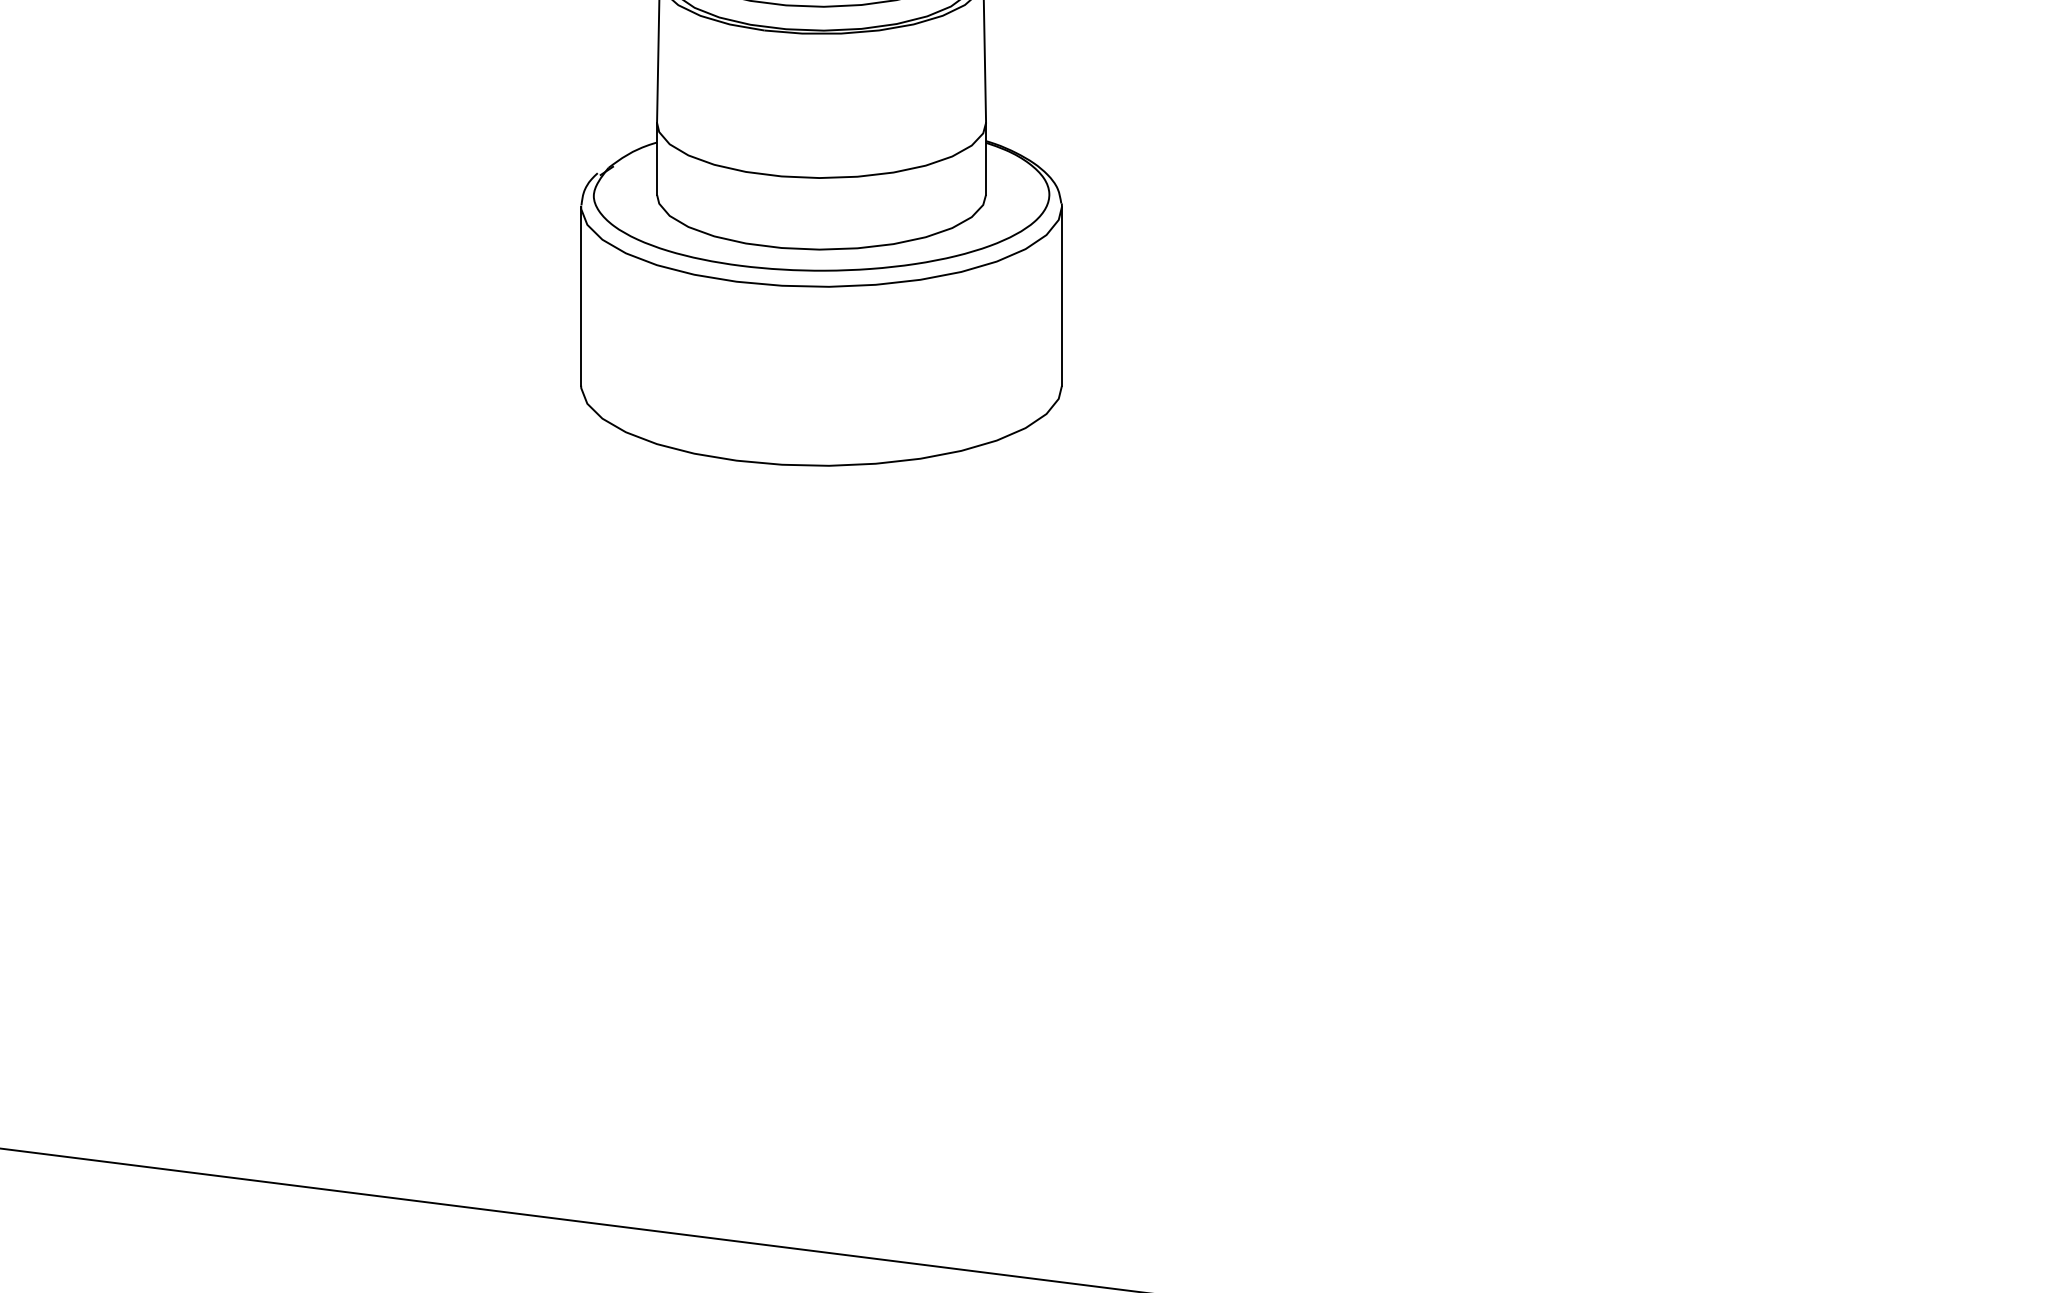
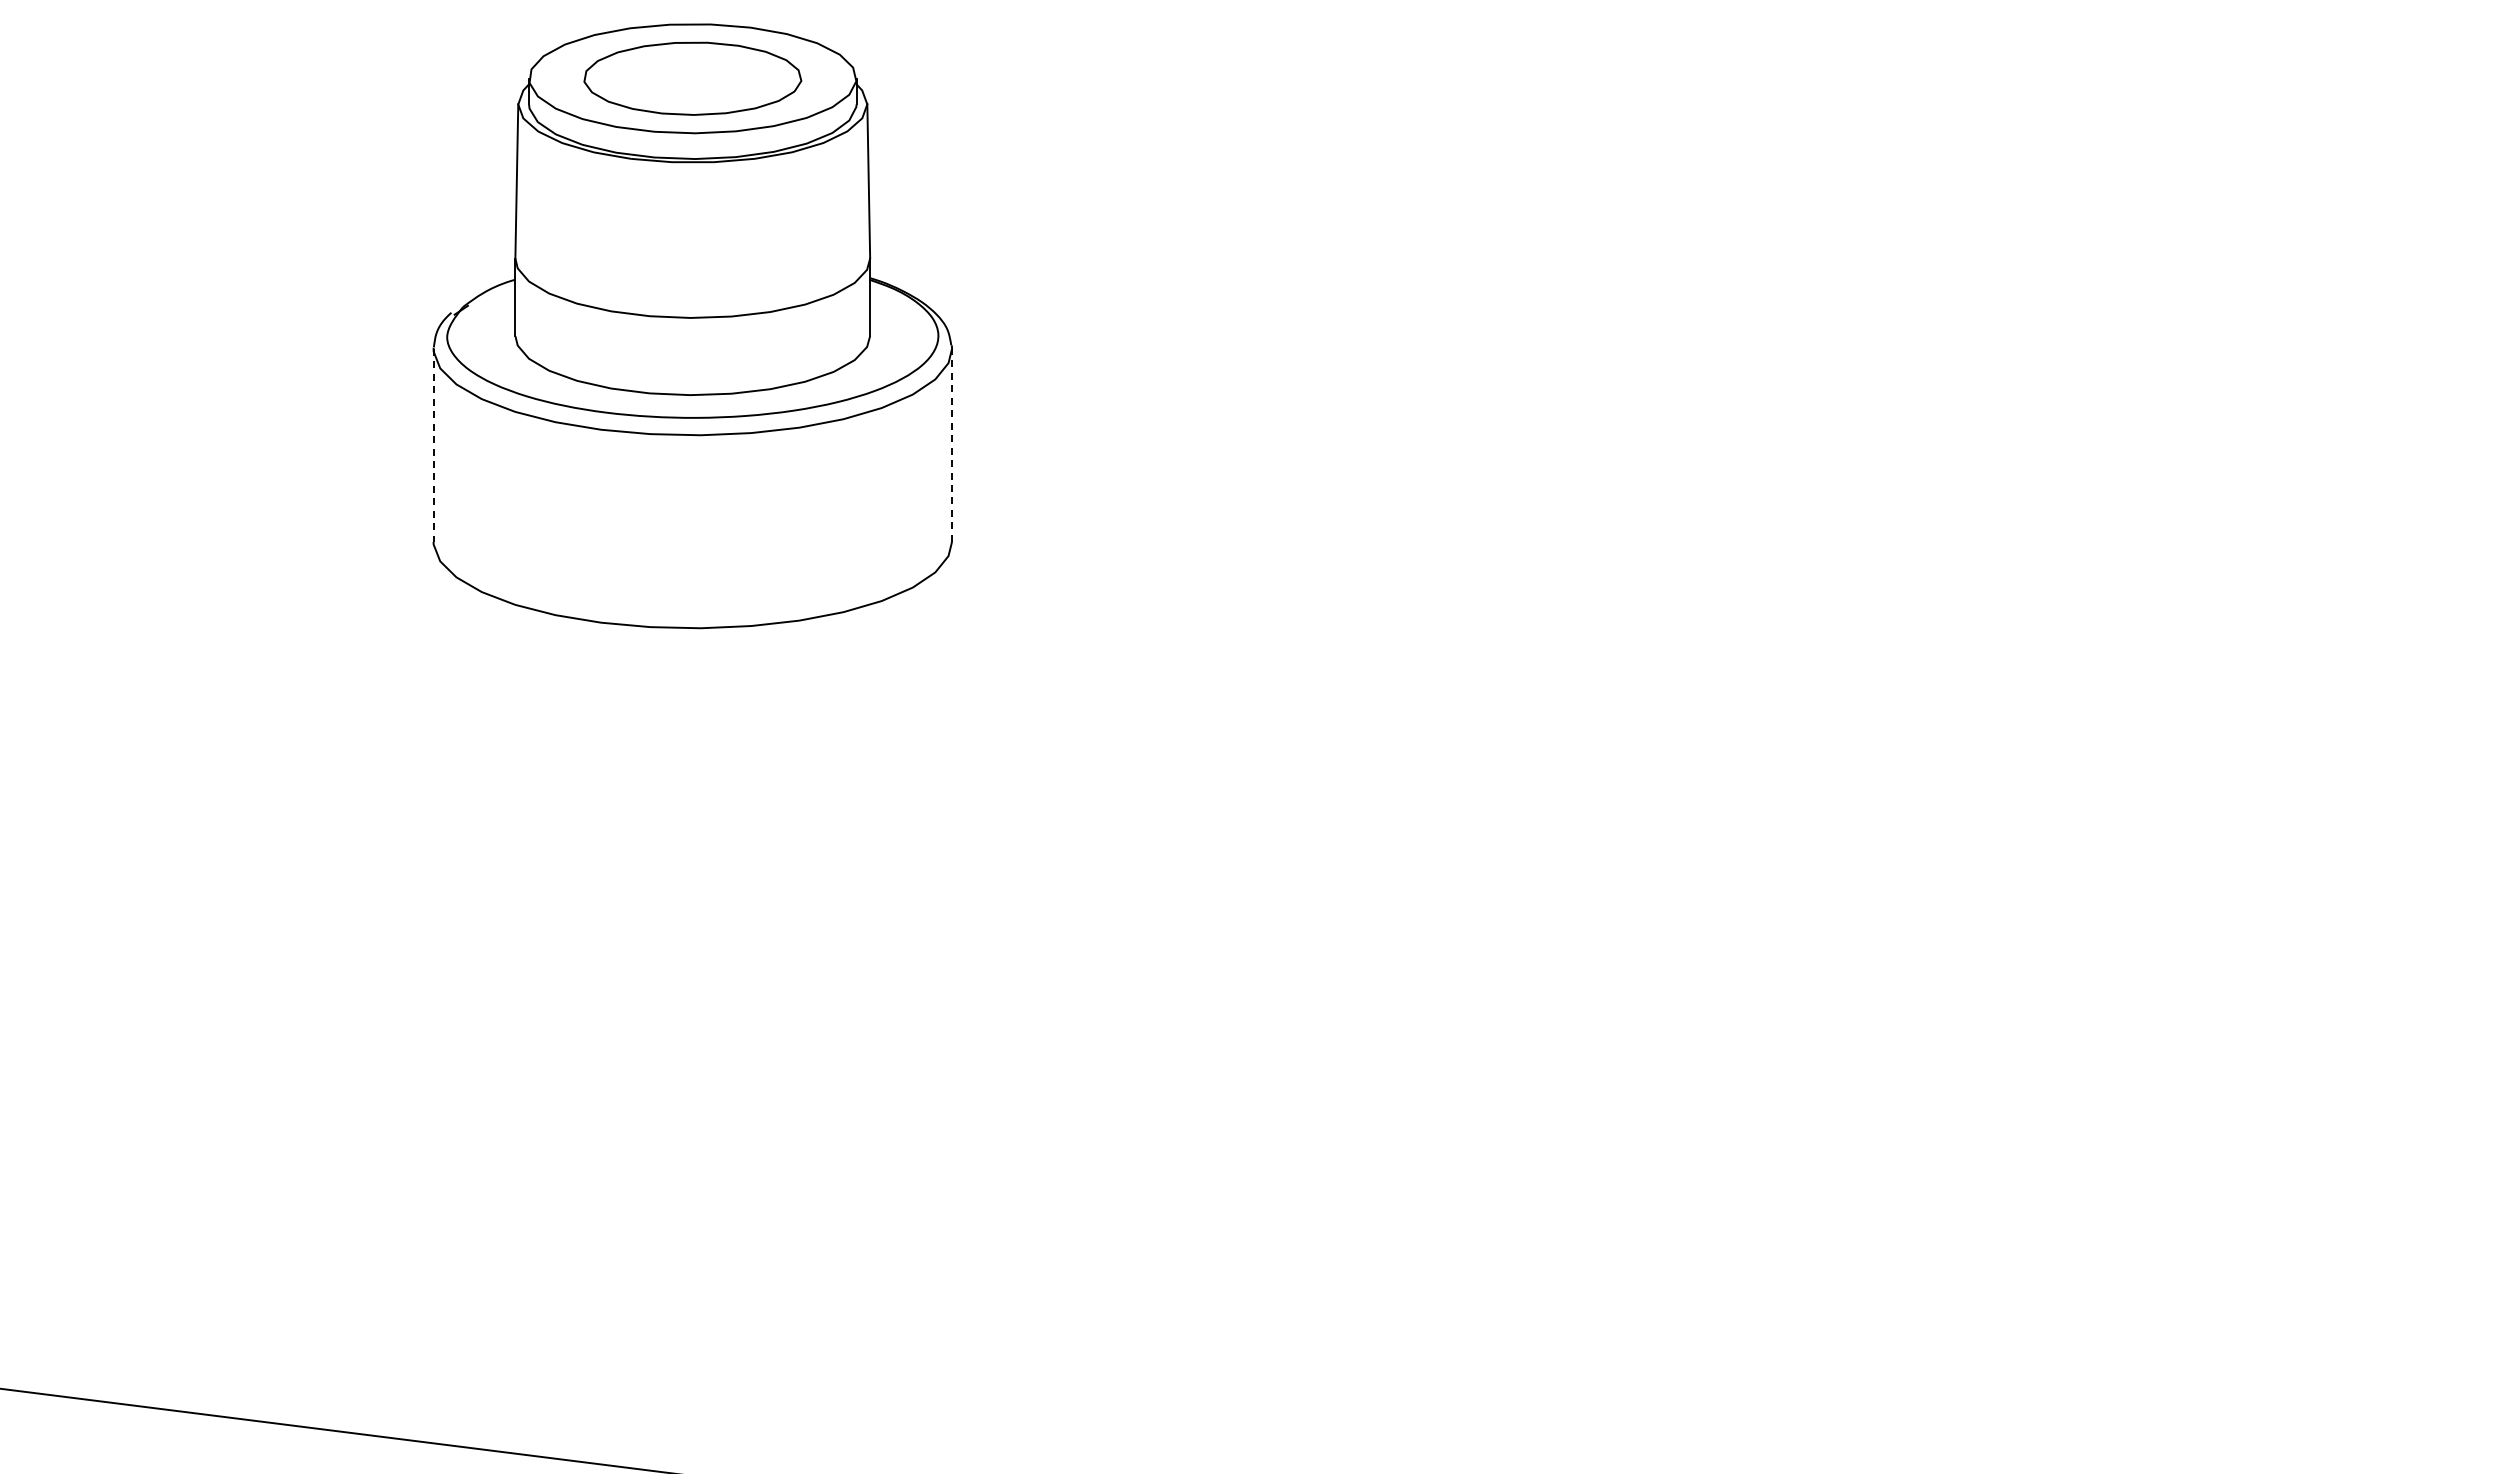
line: (1062, 295) -> (952, 444), solid -> dashed
line: (581, 296) -> (433, 445), solid -> dashed

